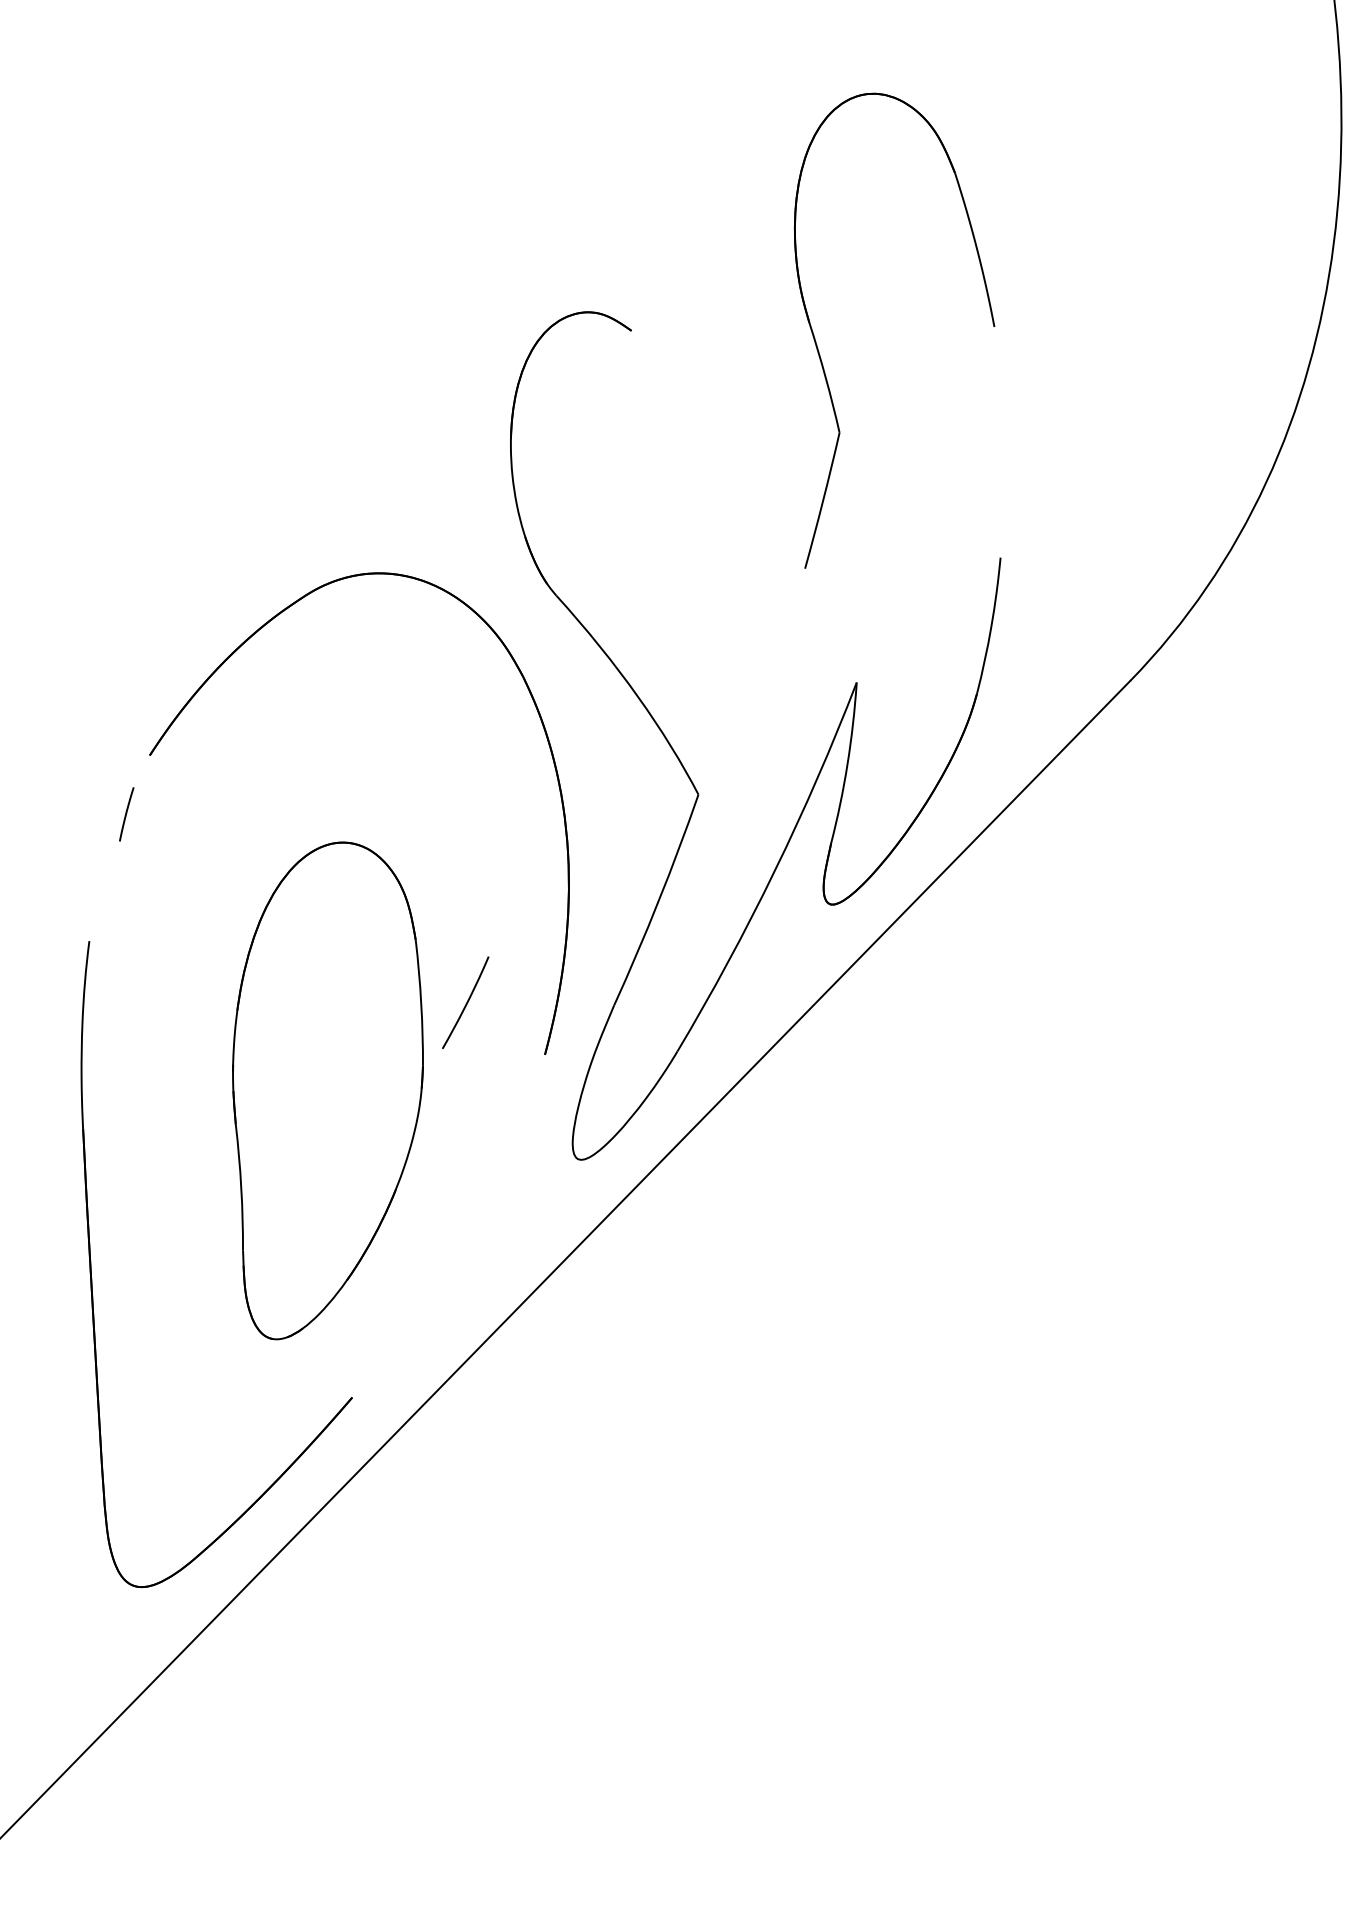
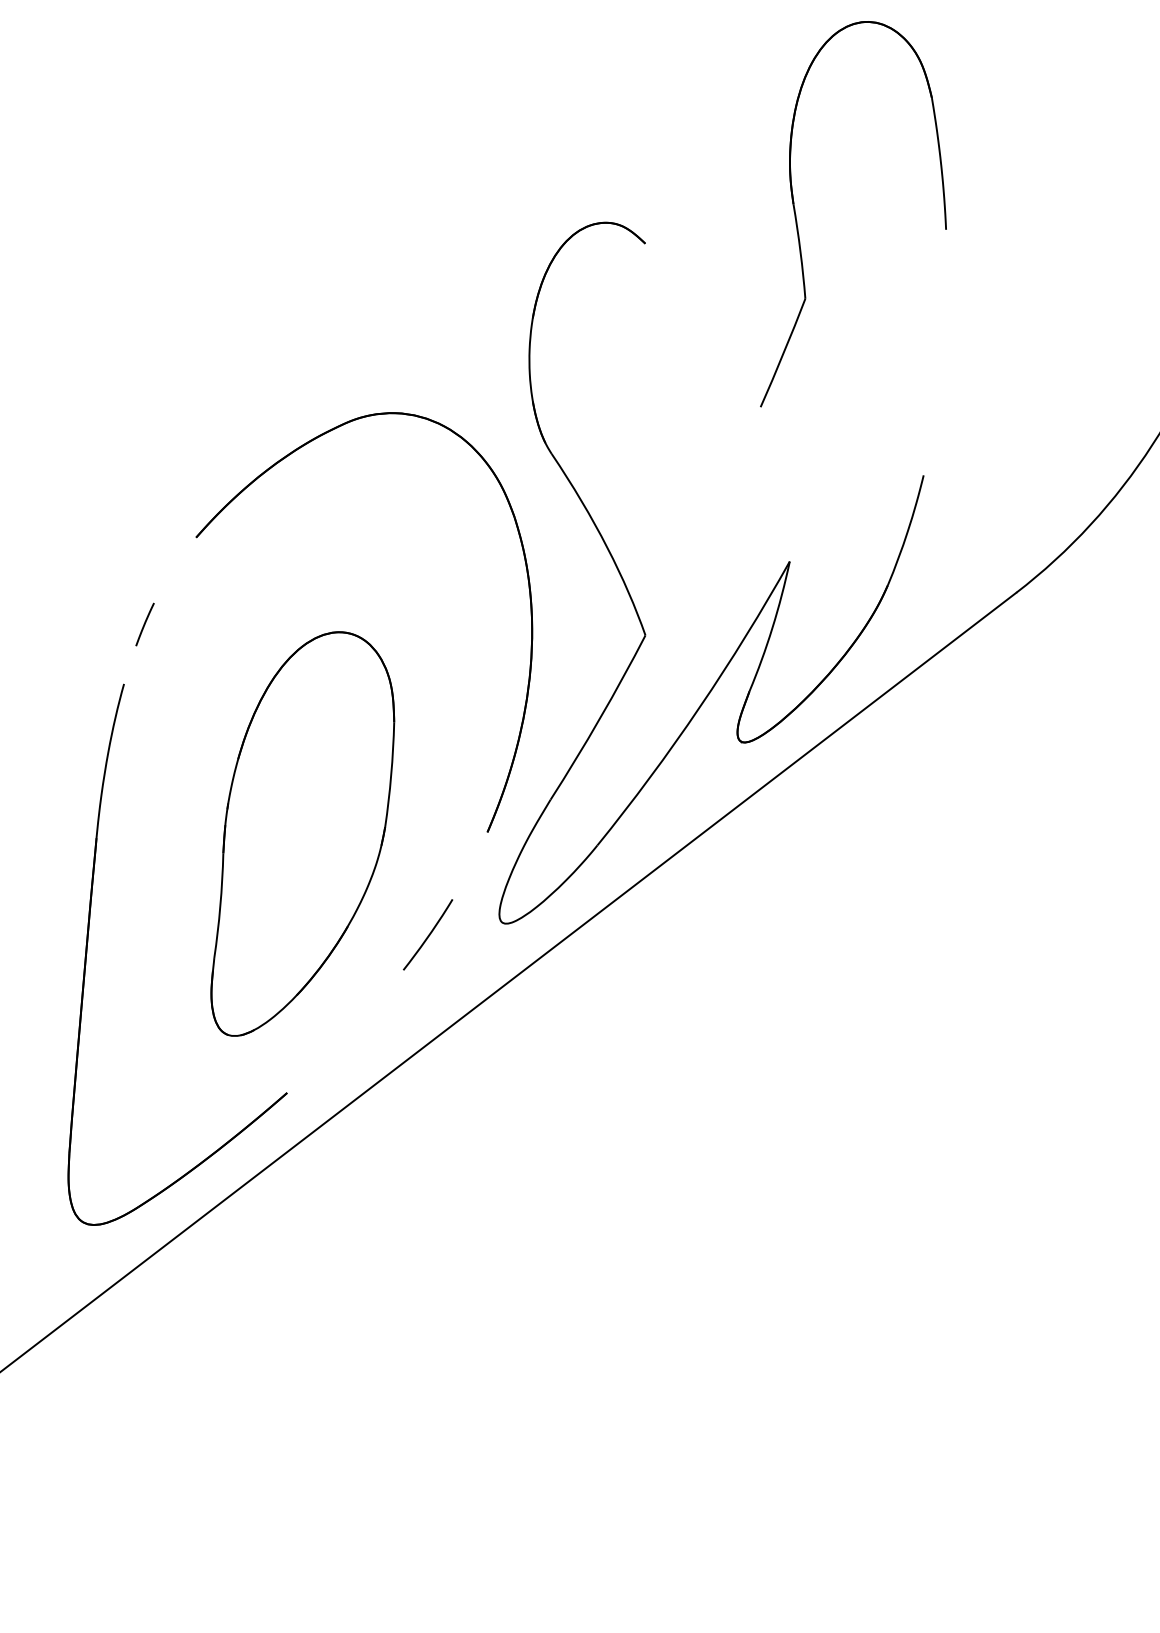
part: (817, 342) -> (797, 221), moved
line: (126, 814) -> (144, 624), moved
curve: (466, 1002) -> (428, 934), moved

